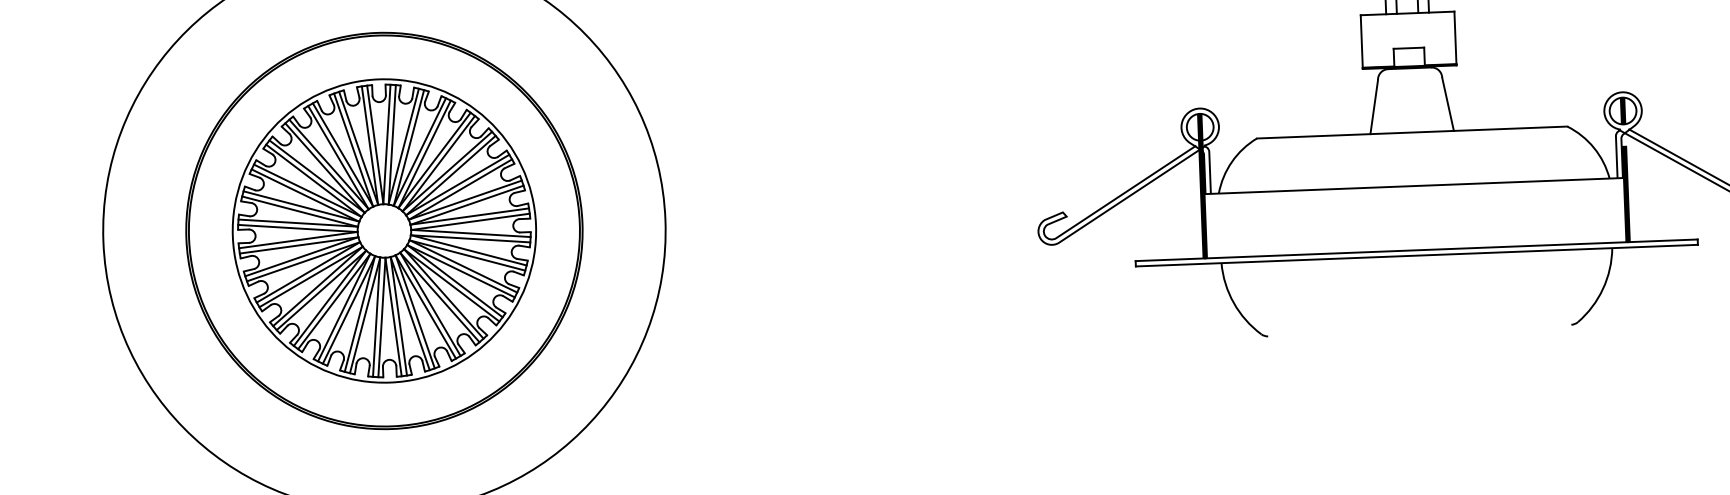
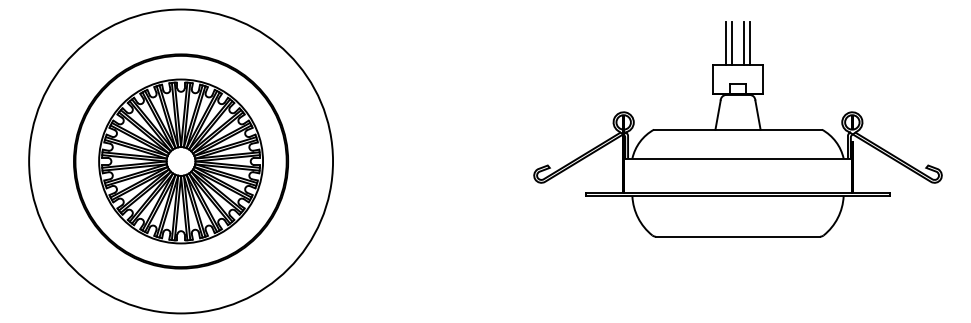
line: (1420, 330) -> (738, 236), added

